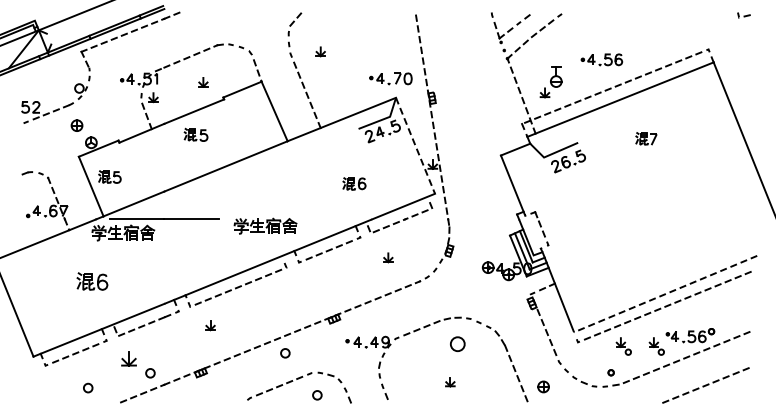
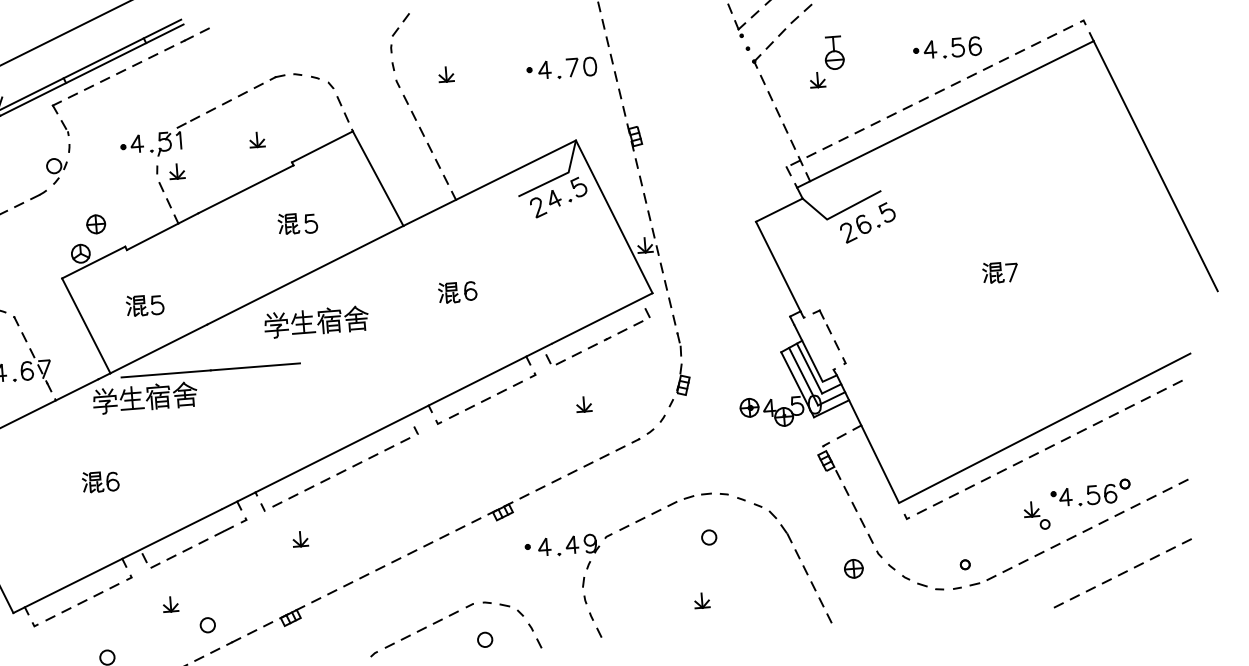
part: (601, 59) -> (946, 47), moved
part: (390, 78) -> (561, 68), moved
part: (550, 82) -> (825, 62), moved
part: (76, 125) -> (95, 224), moved
part: (195, 134) -> (297, 223), moved
part: (646, 138) -> (1000, 271), moved
line: (415, 145) -> (614, 216), dashed -> solid
part: (109, 176) -> (144, 304), moved
part: (354, 183) -> (457, 291), moved
part: (265, 225) -> (316, 320), moved
part: (92, 281) -> (100, 481), size x0.71
line: (665, 294) -> (1044, 429), dashed -> solid
circle: (457, 343) -> (708, 536), size x0.62
part: (623, 346) -> (982, 519), removed
circle: (285, 353) -> (427, 575), removed
part: (128, 359) -> (169, 605), size x0.62
part: (543, 386) -> (853, 568), moved

